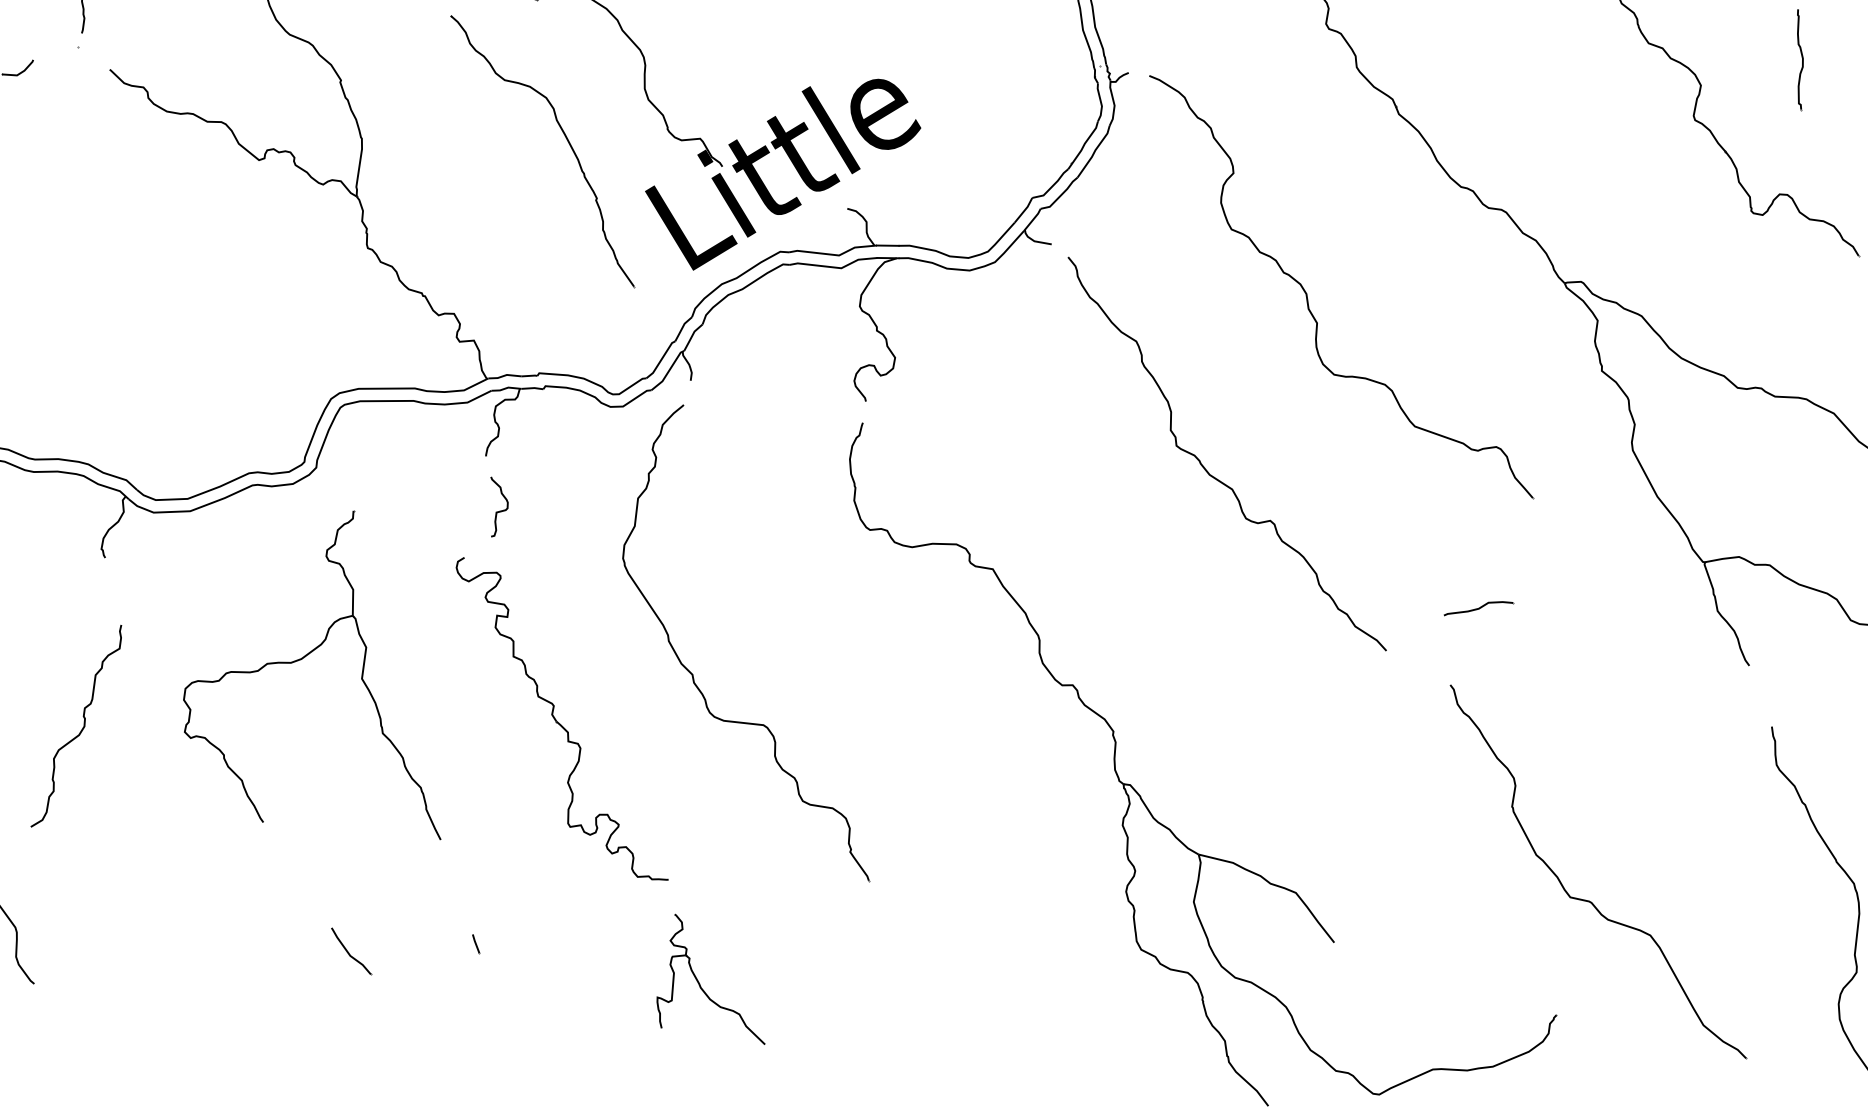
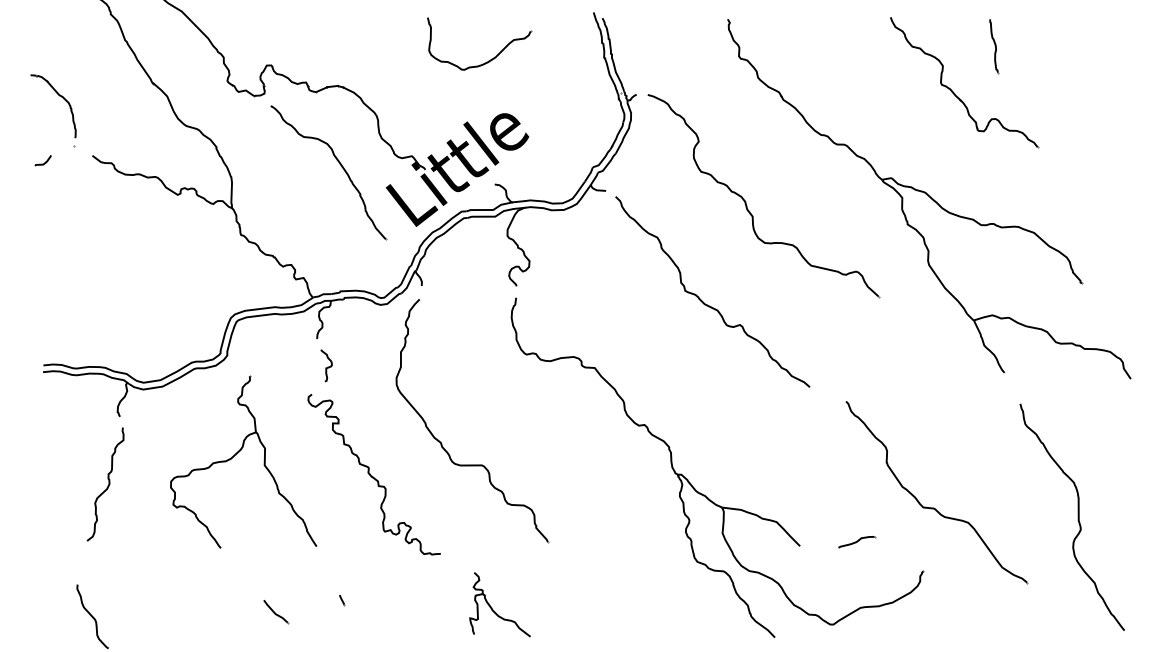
part: (1480, 609) -> (857, 542), moved
curve: (80, 728) -> (107, 485), moved
part: (701, 982) -> (492, 607), moved

